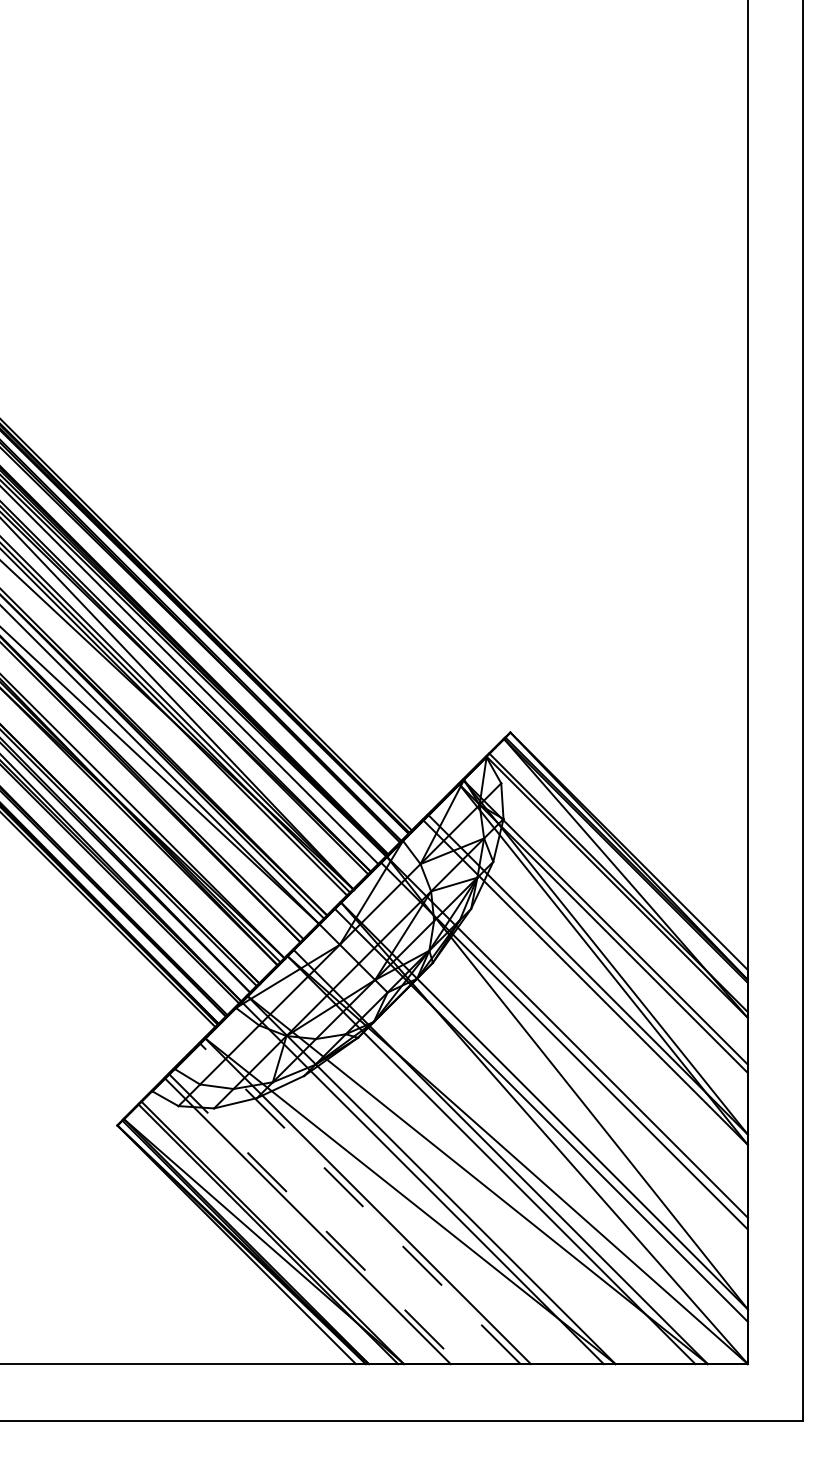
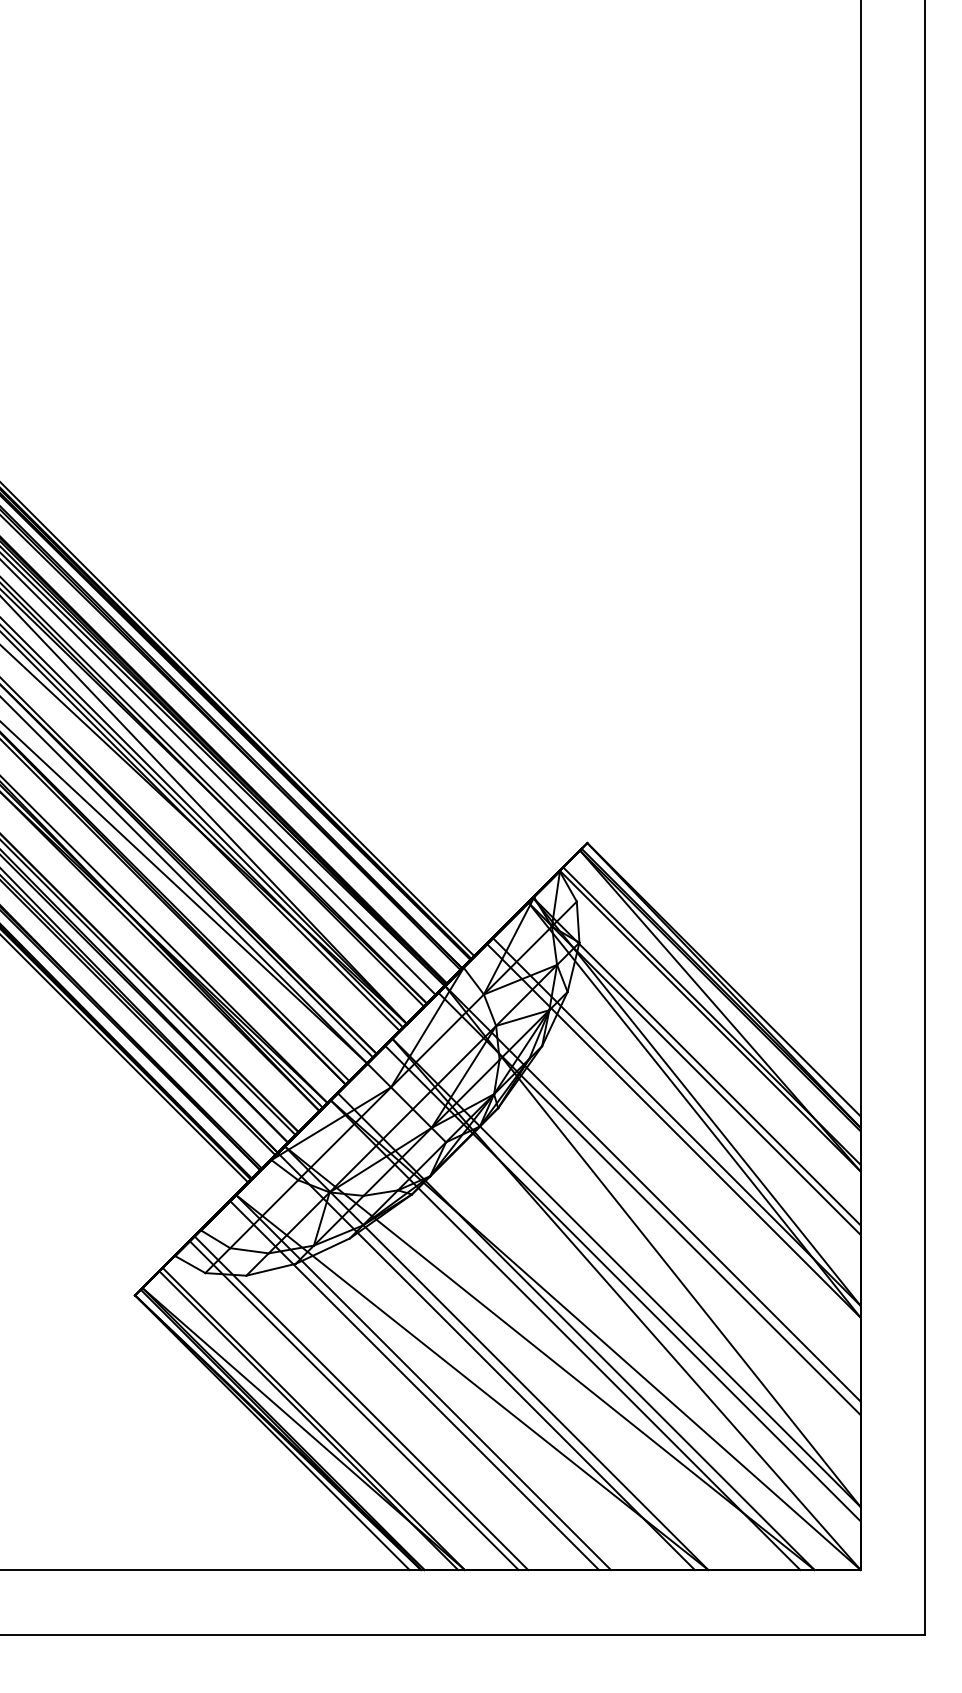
line: (360, 1203) -> (414, 1385), dashed -> solid
line: (314, 1219) -> (361, 1403), dashed -> solid

